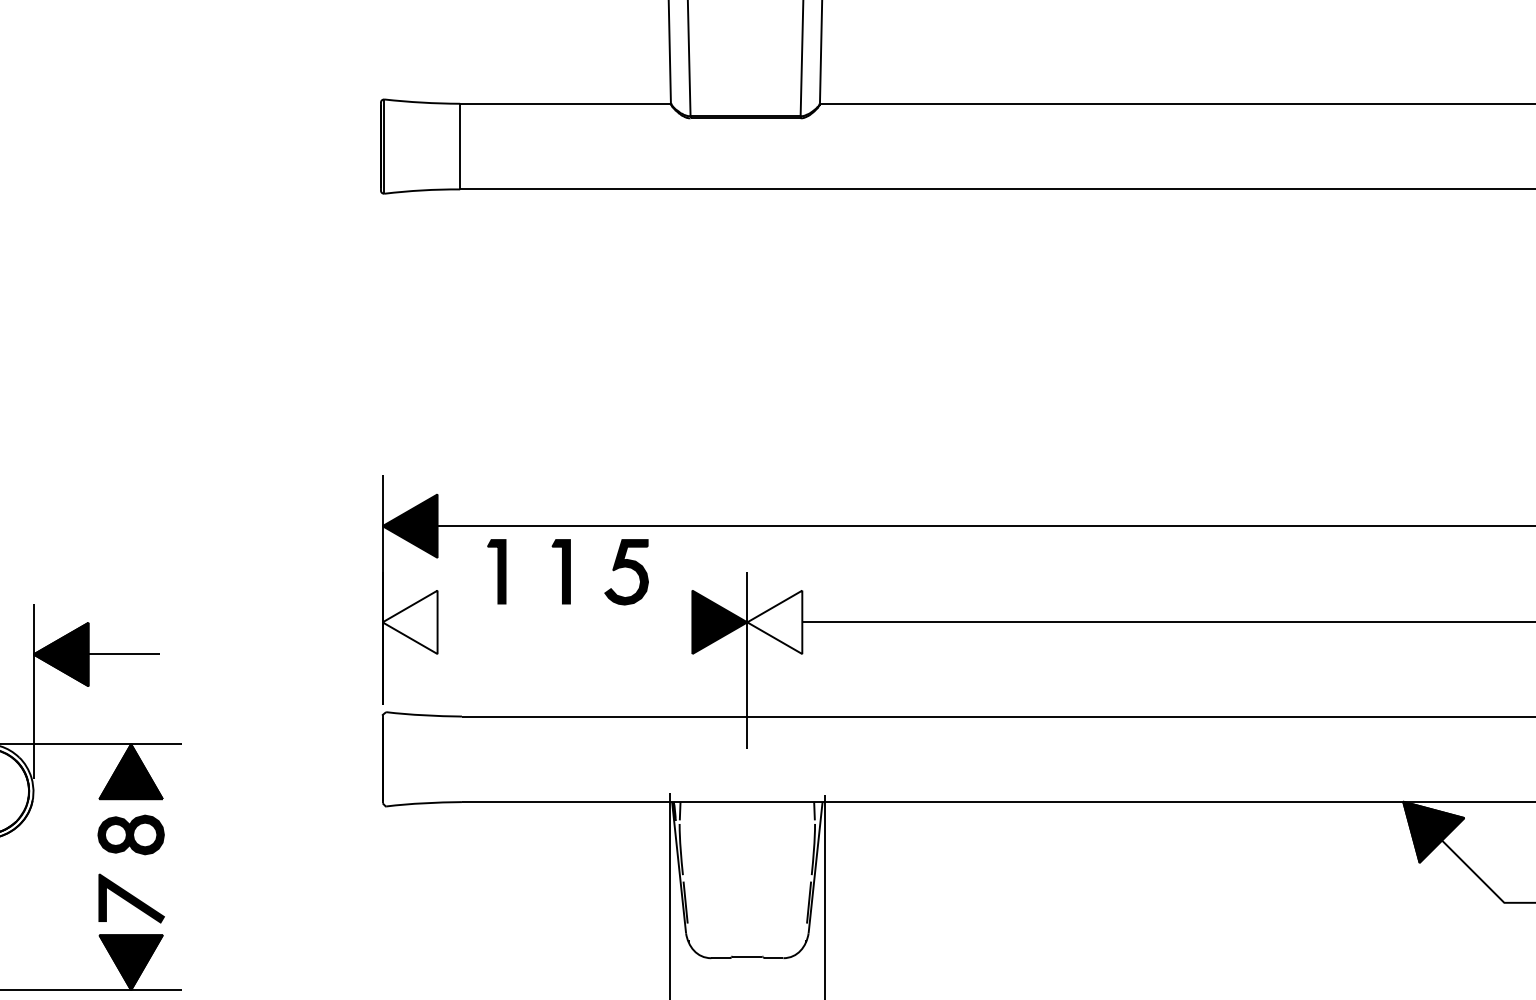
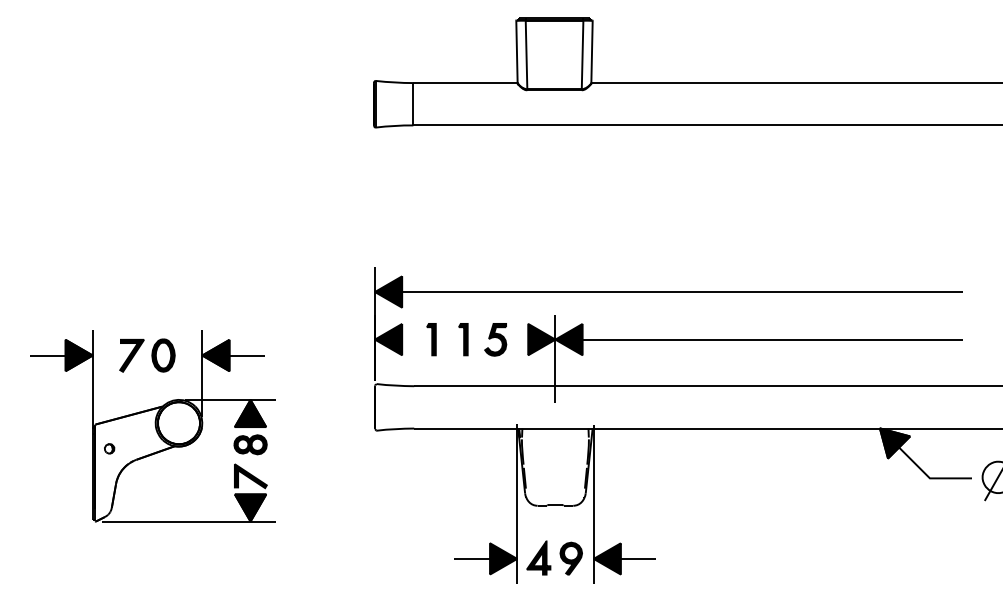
part: (567, 571) -> (466, 339), moved
fill: (409, 622) -> (388, 339), added
fill: (773, 622) -> (568, 339), added

